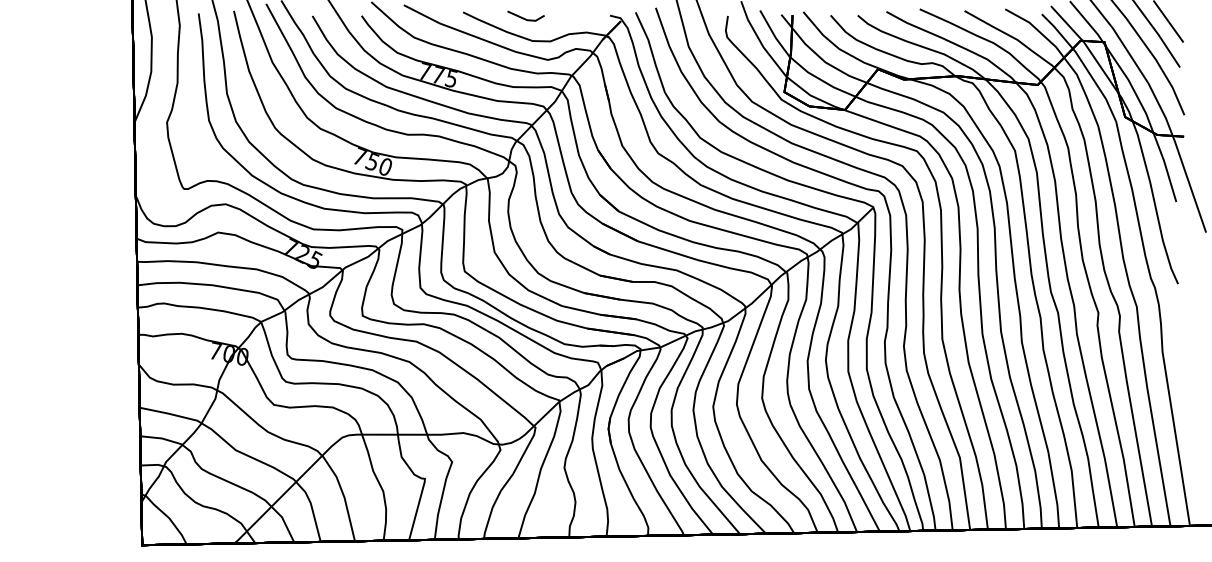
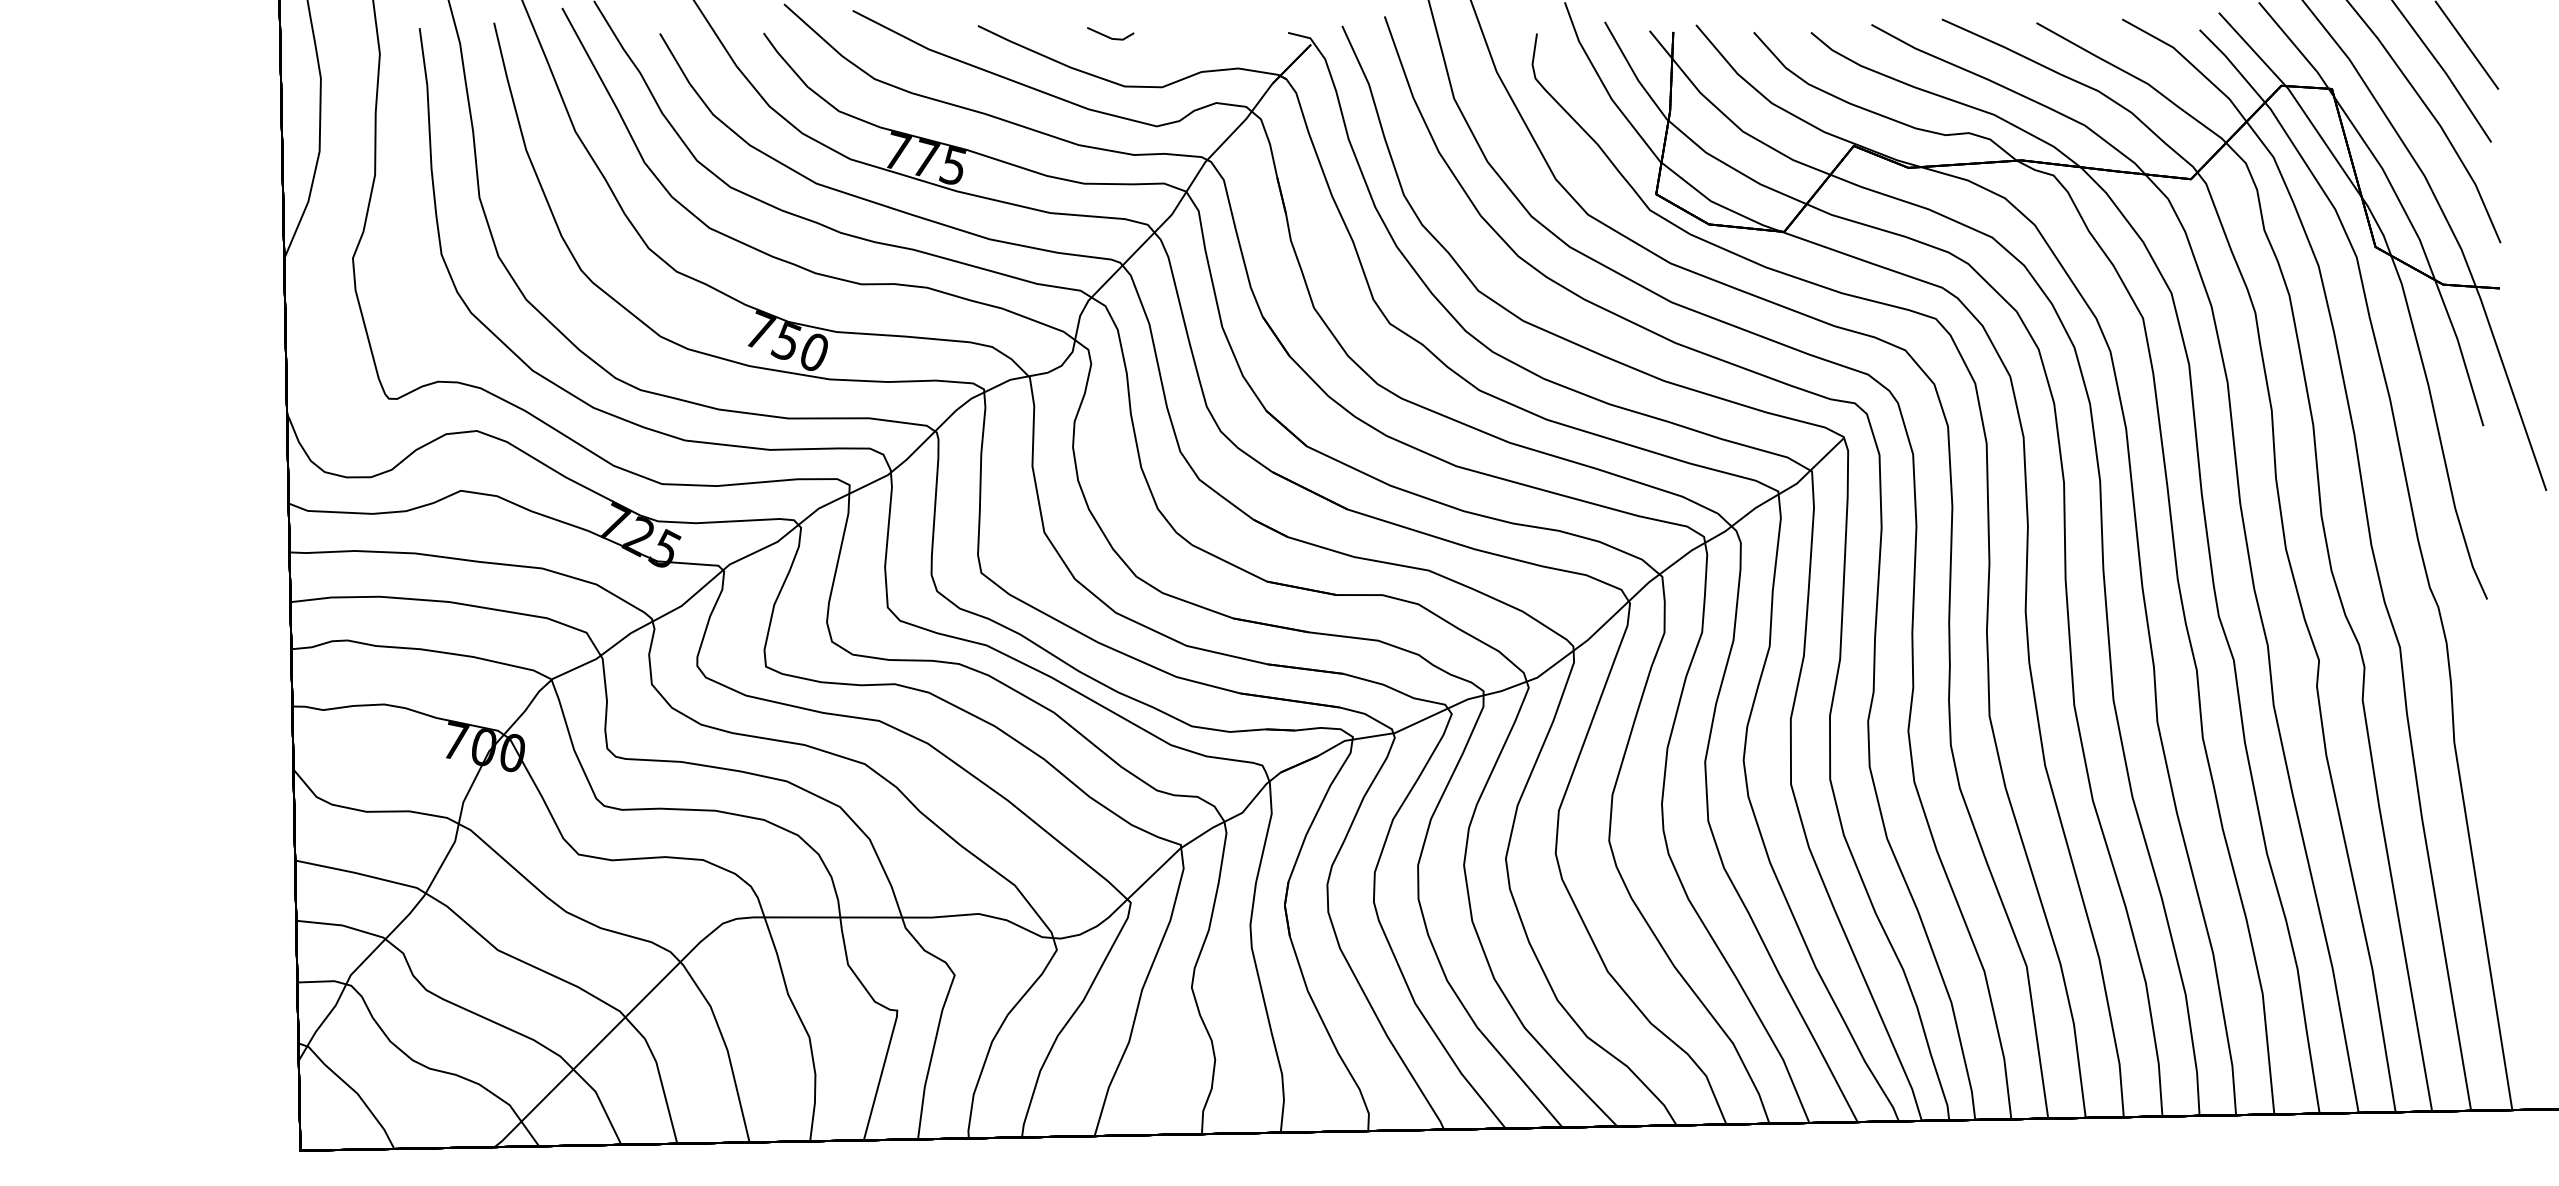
part: (525, 15) -> (1109, 32), size x0.6

